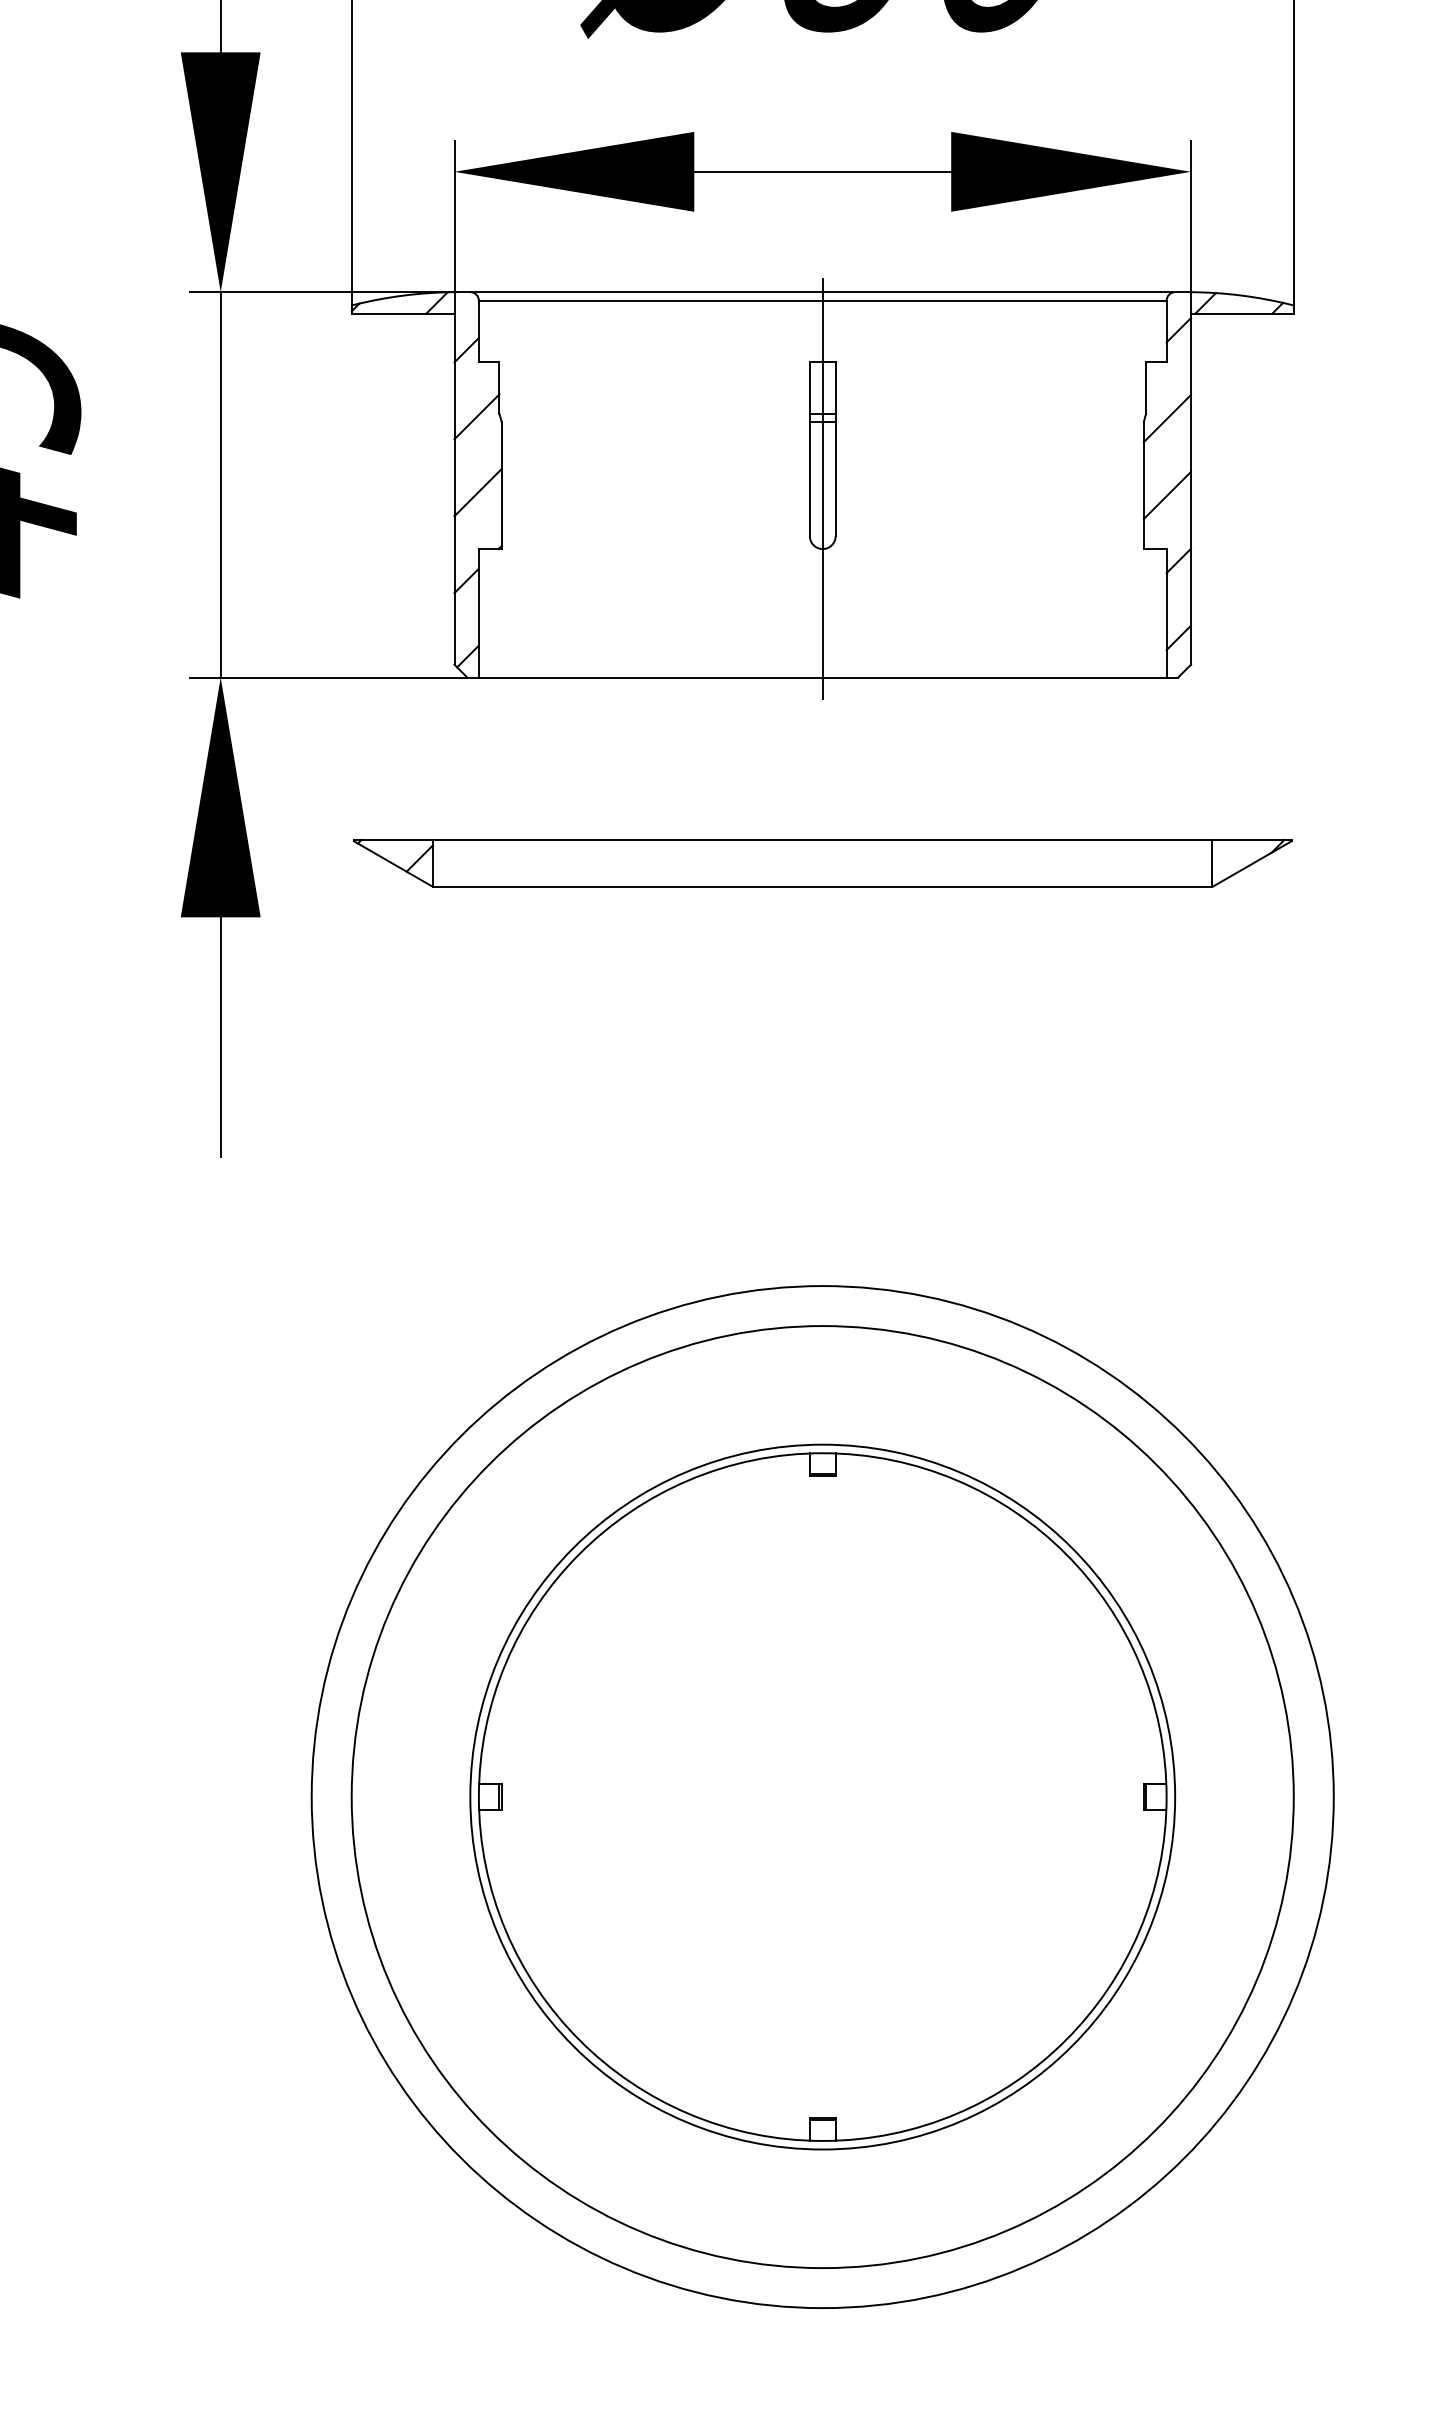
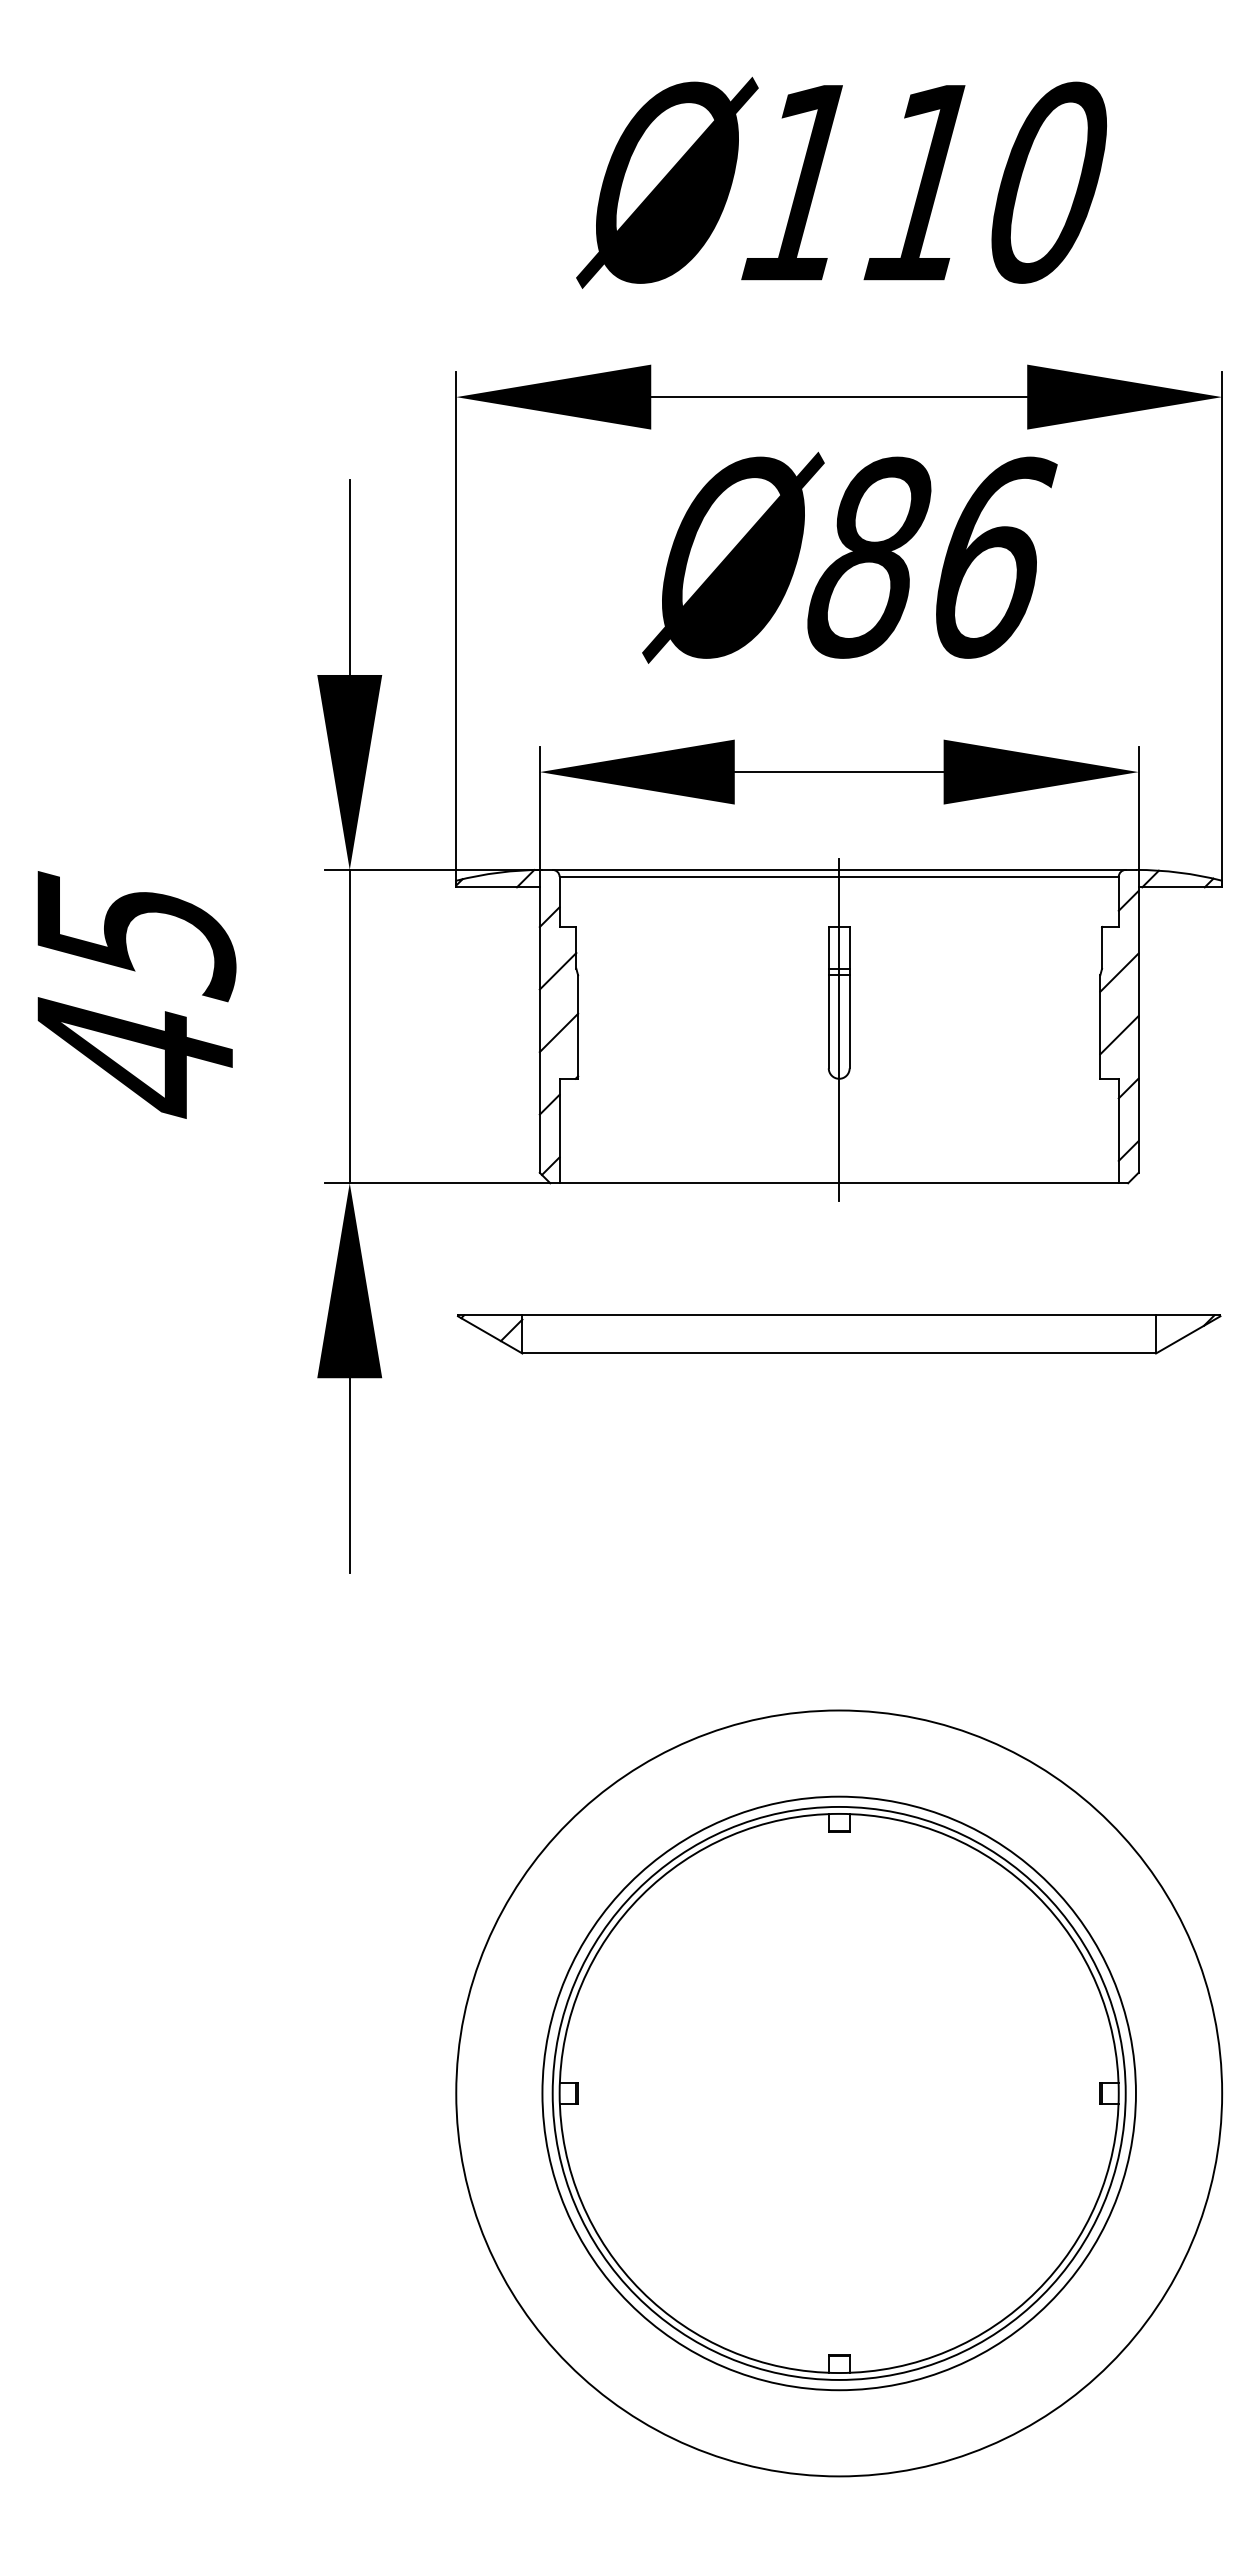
circle: (821, 1797) -> (838, 2093), size x0.71

